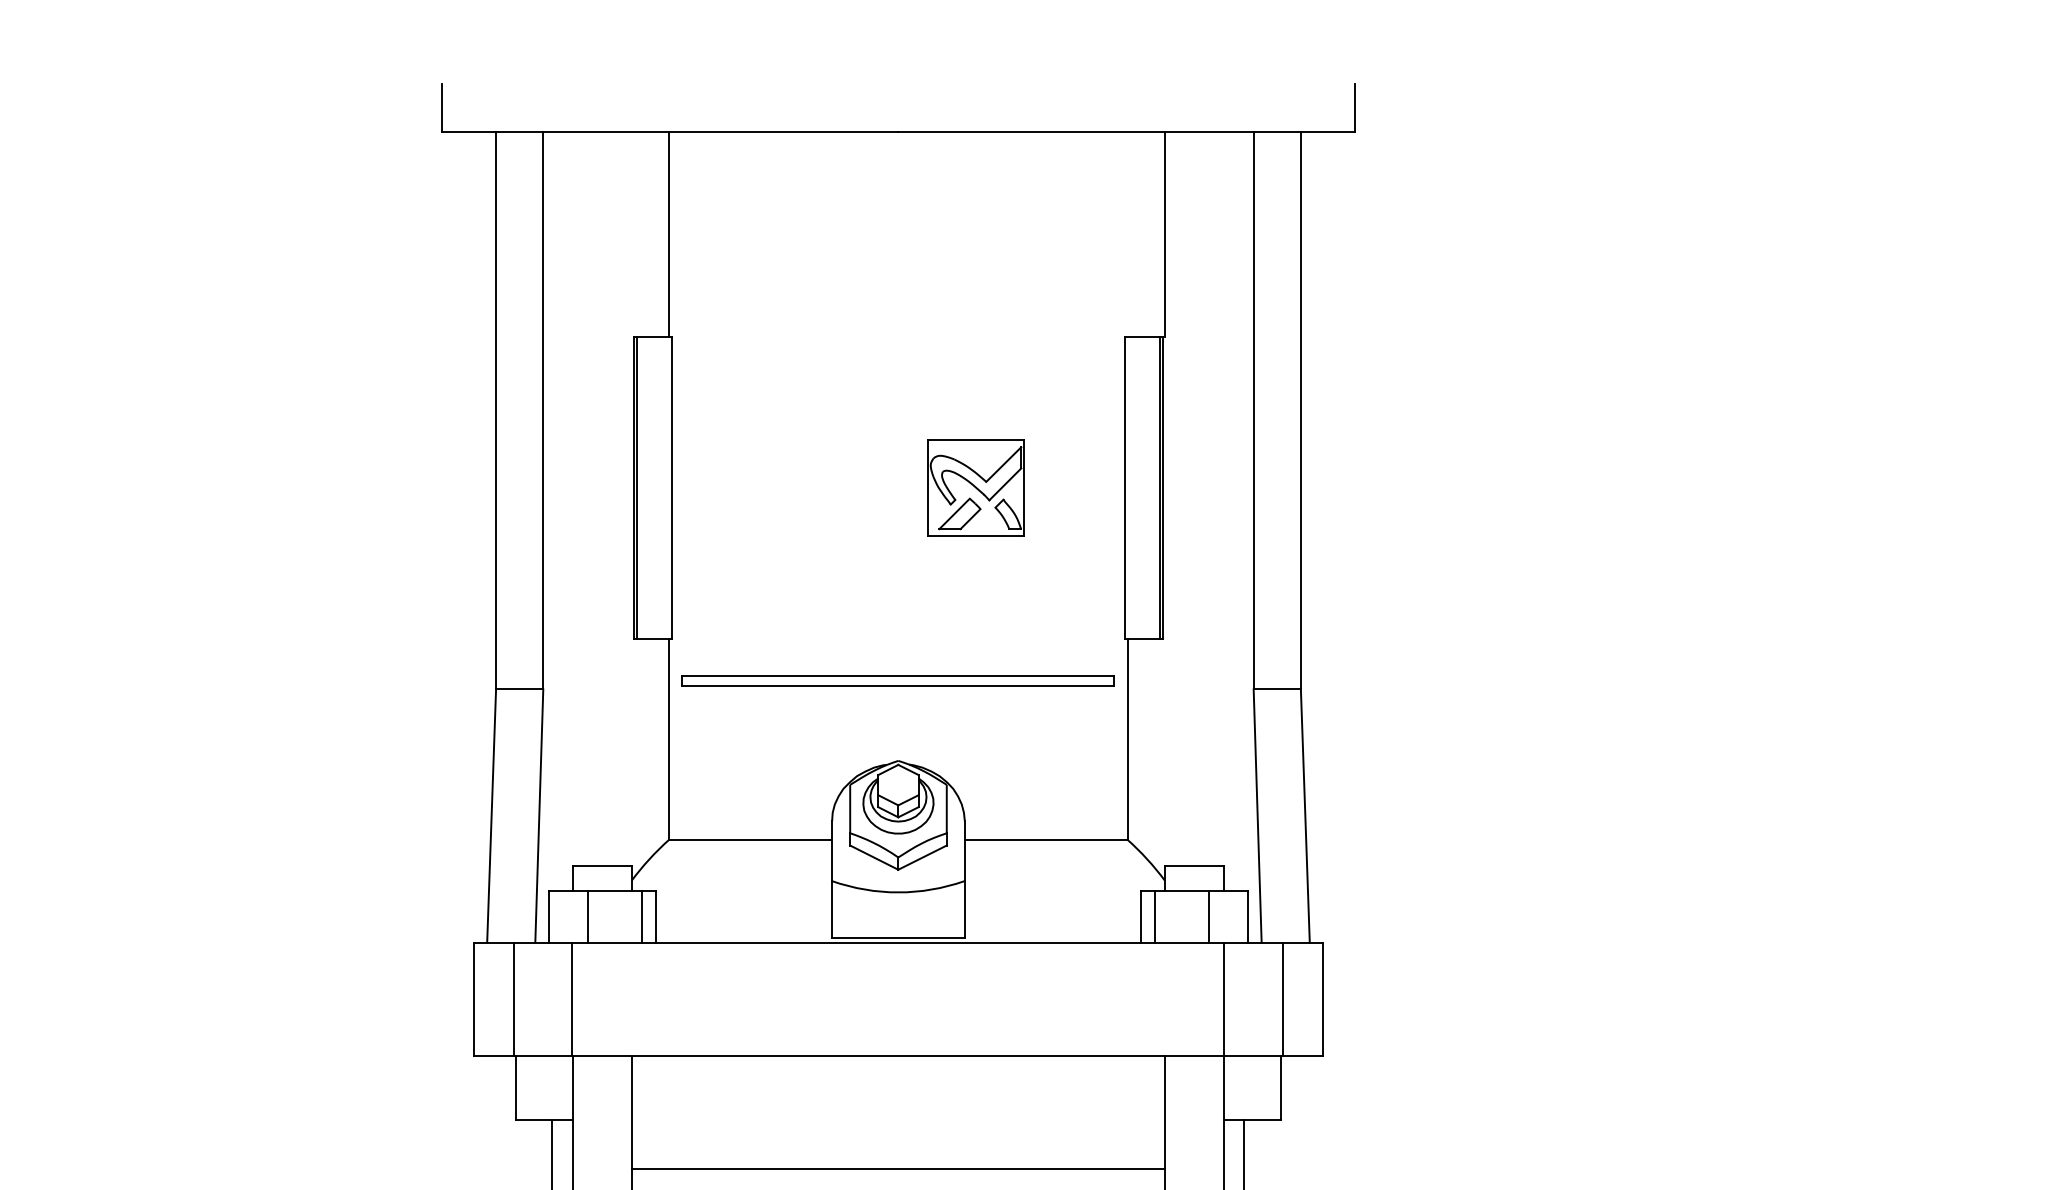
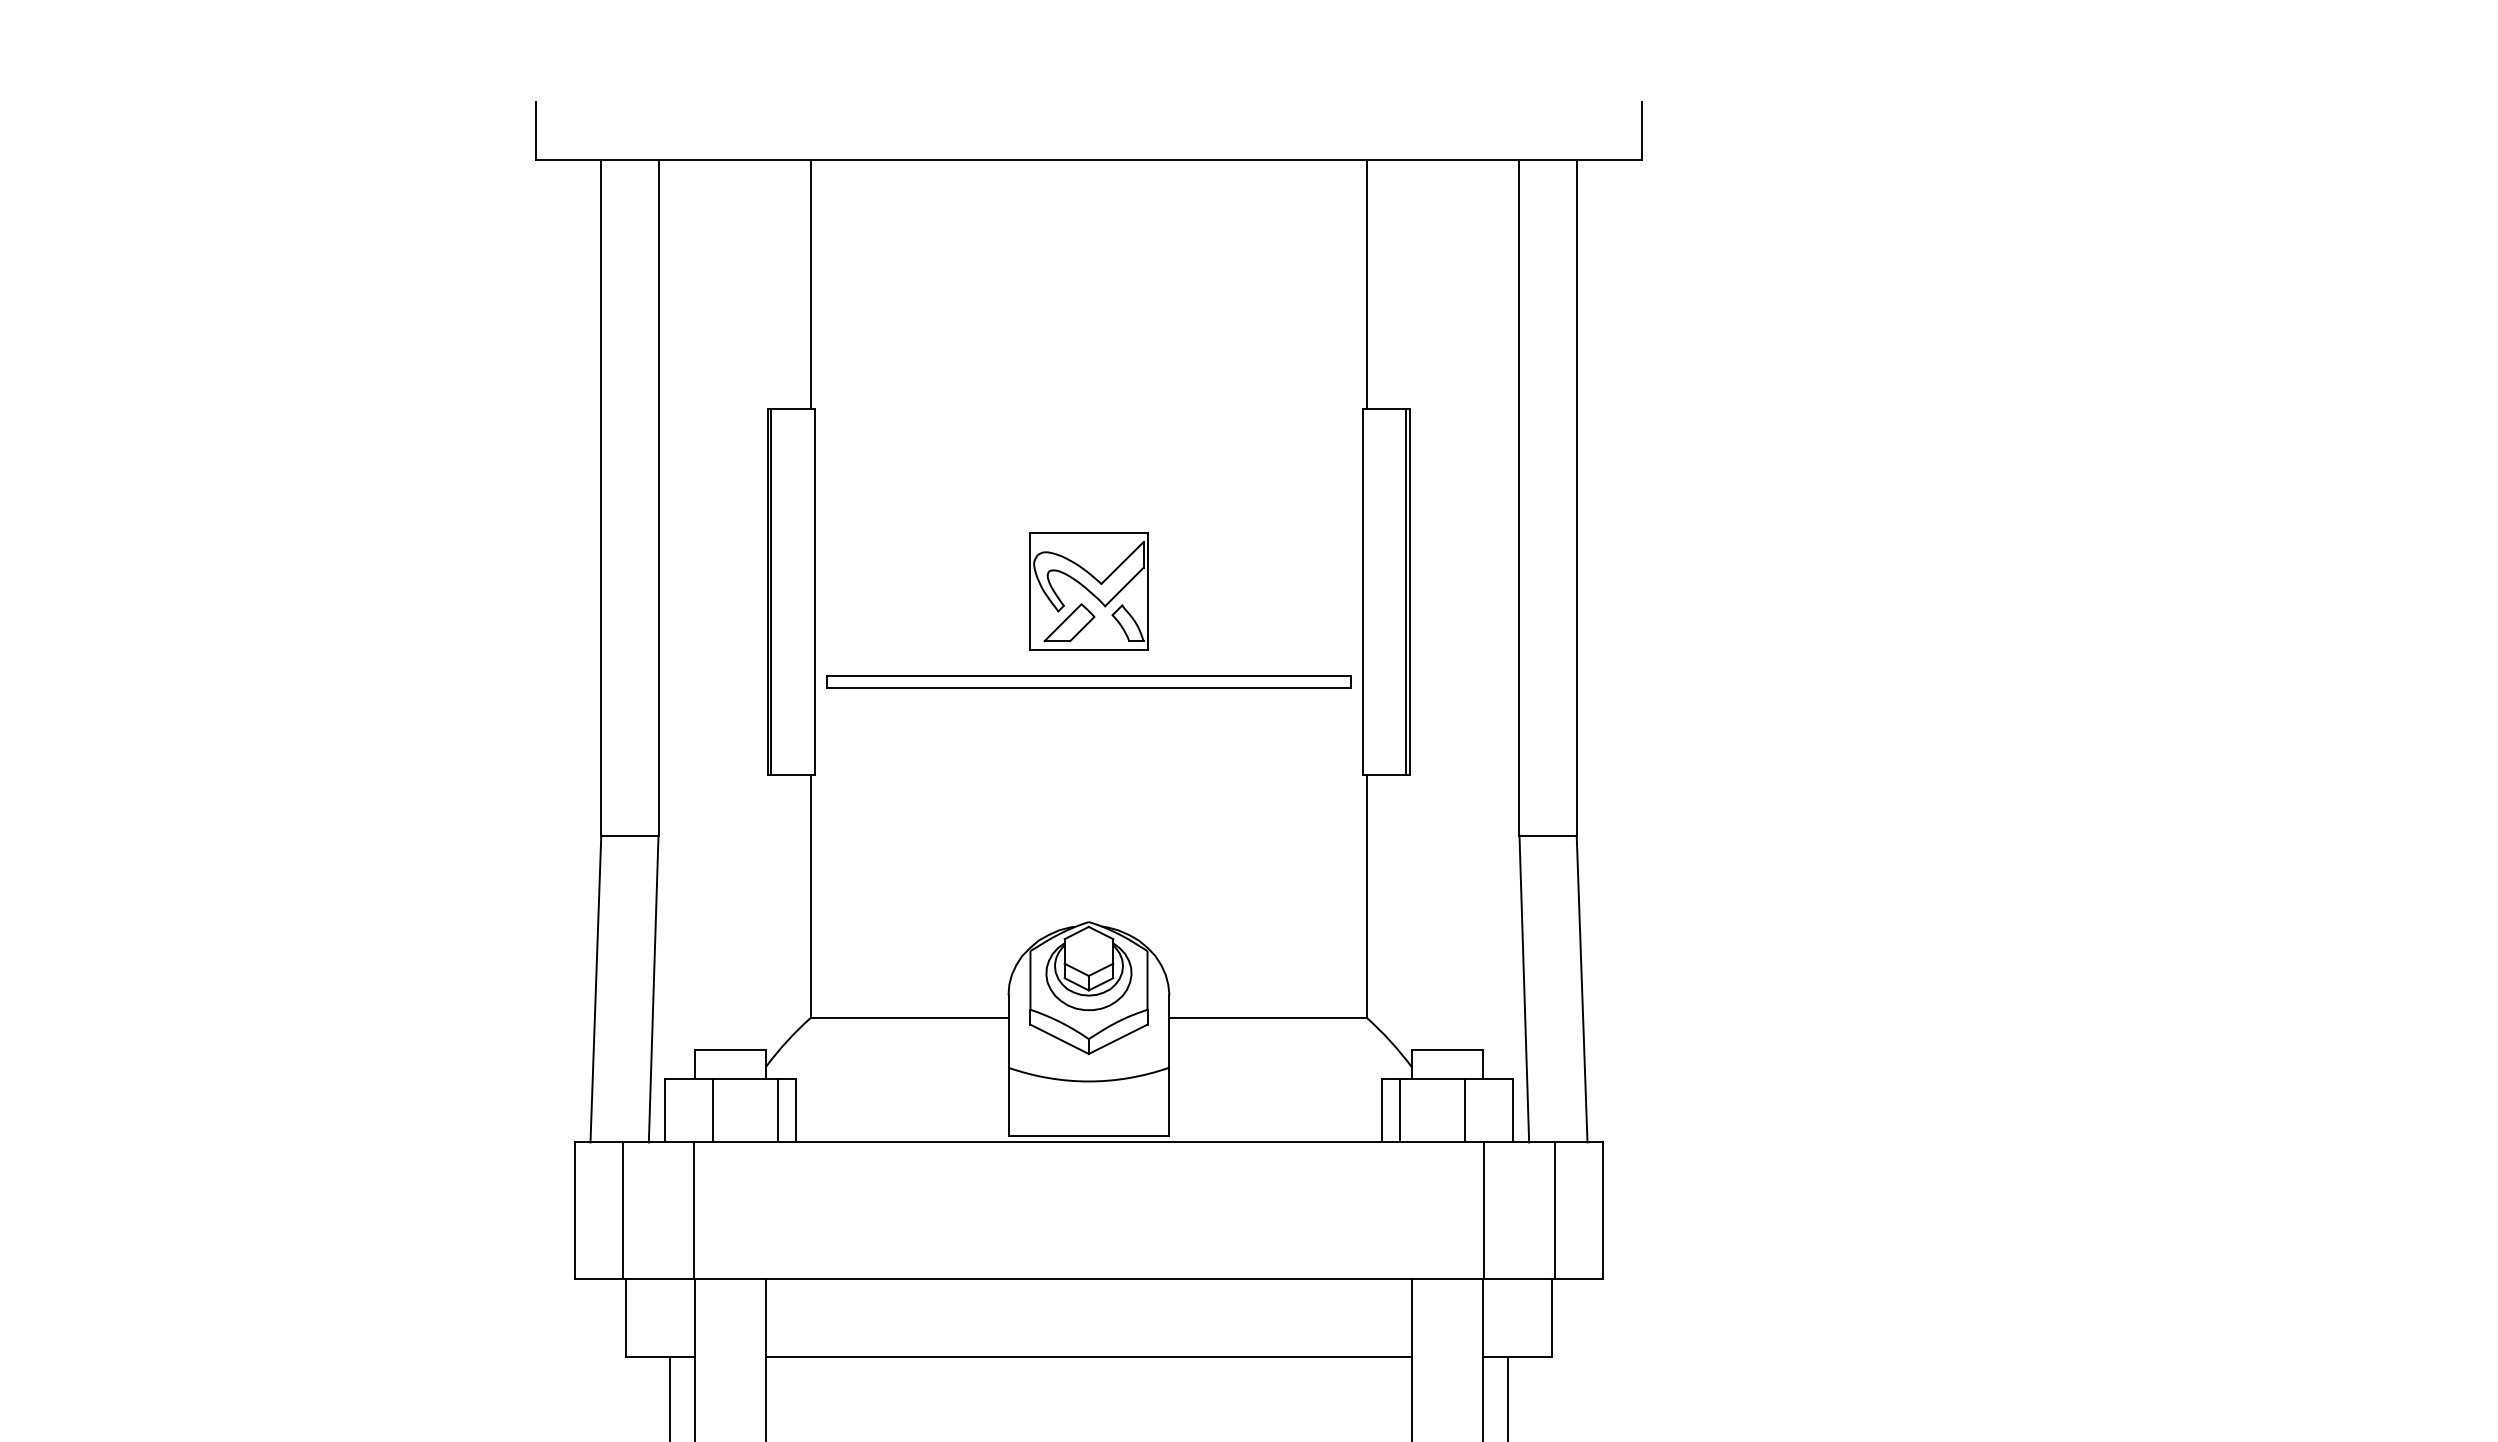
line: (1164, 234) -> (1366, 284), moved
part: (975, 488) -> (1088, 591), moved
part: (898, 680) -> (1088, 681), moved
line: (898, 1169) -> (1088, 1357), moved

